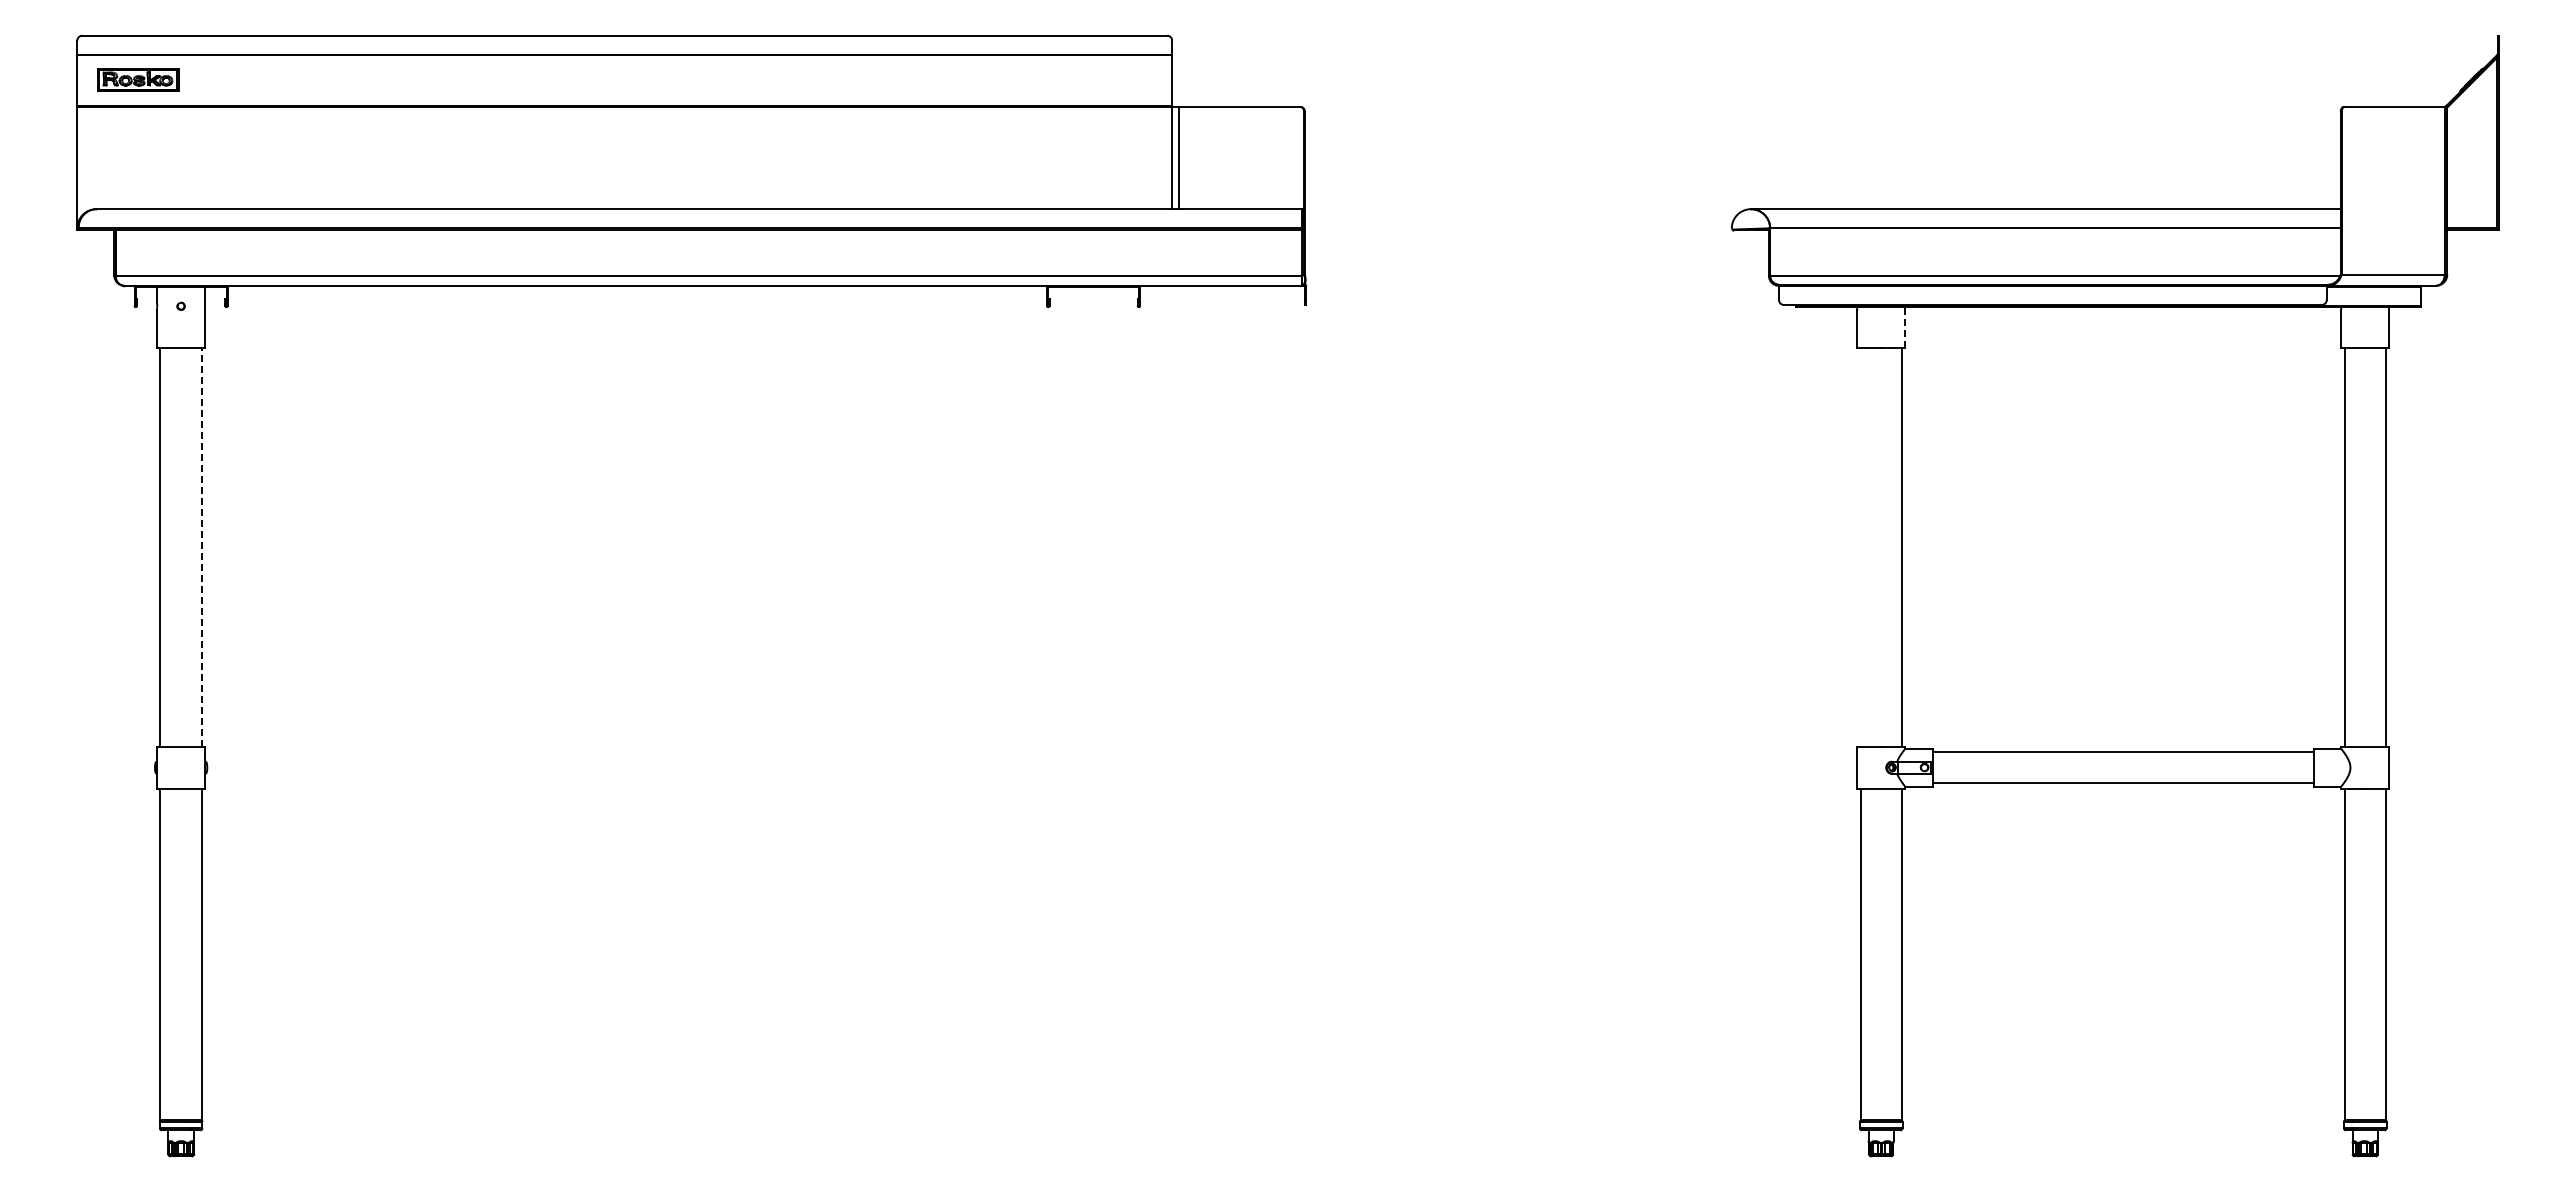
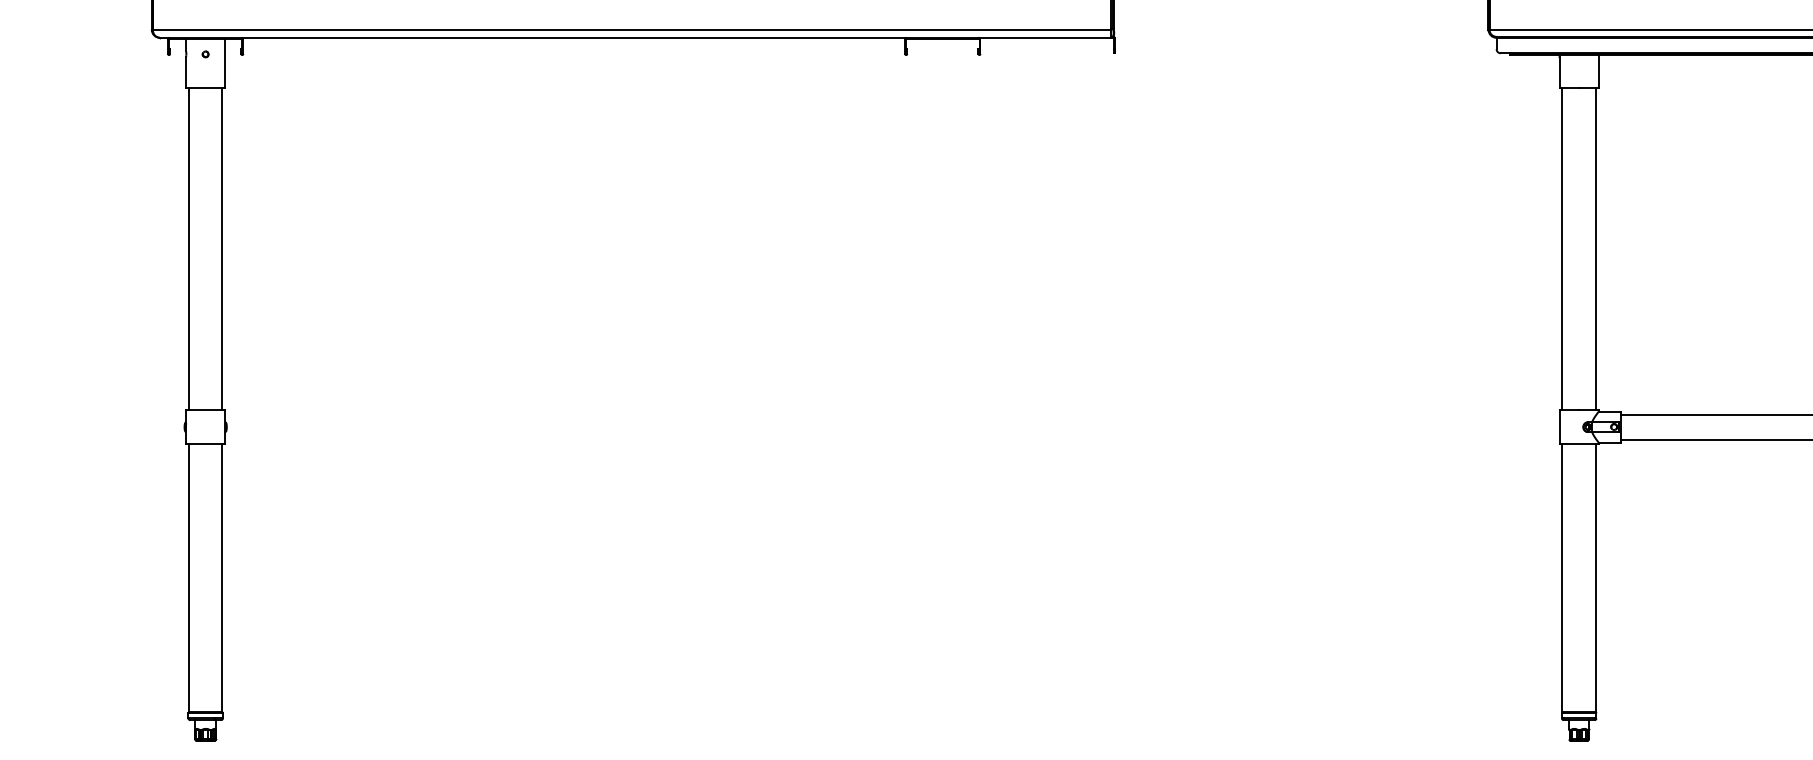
line: (1905, 326) -> (1598, 70), dashed -> solid
line: (1860, 546) -> (1562, 248), added
line: (201, 547) -> (222, 249), dashed -> solid

